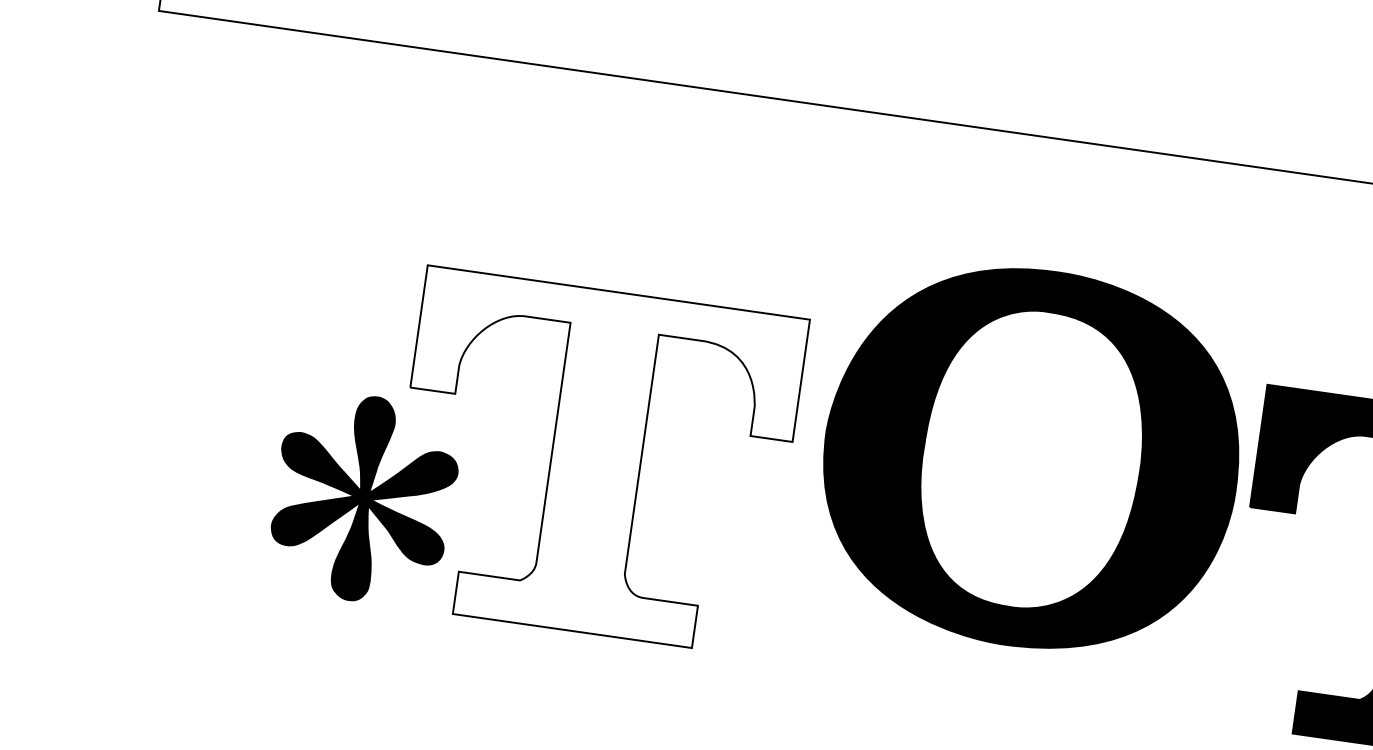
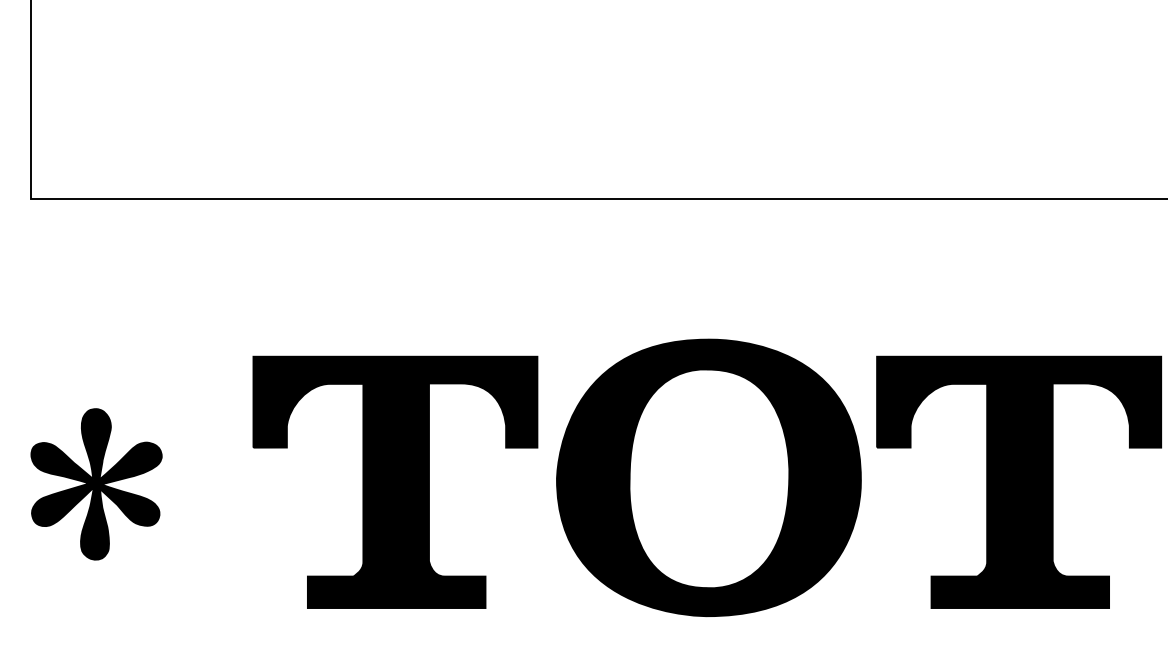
part: (1030, 457) -> (708, 477), moved
fill: (594, 461) -> (395, 482), added
part: (364, 499) -> (96, 484), moved

